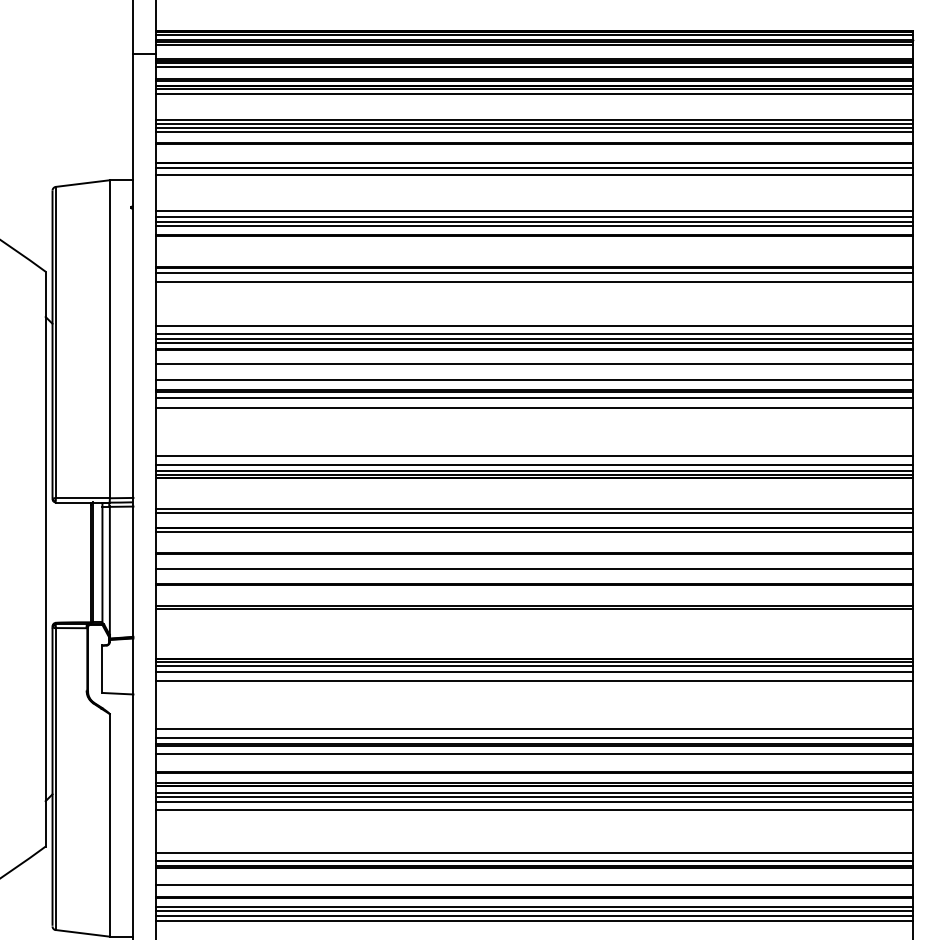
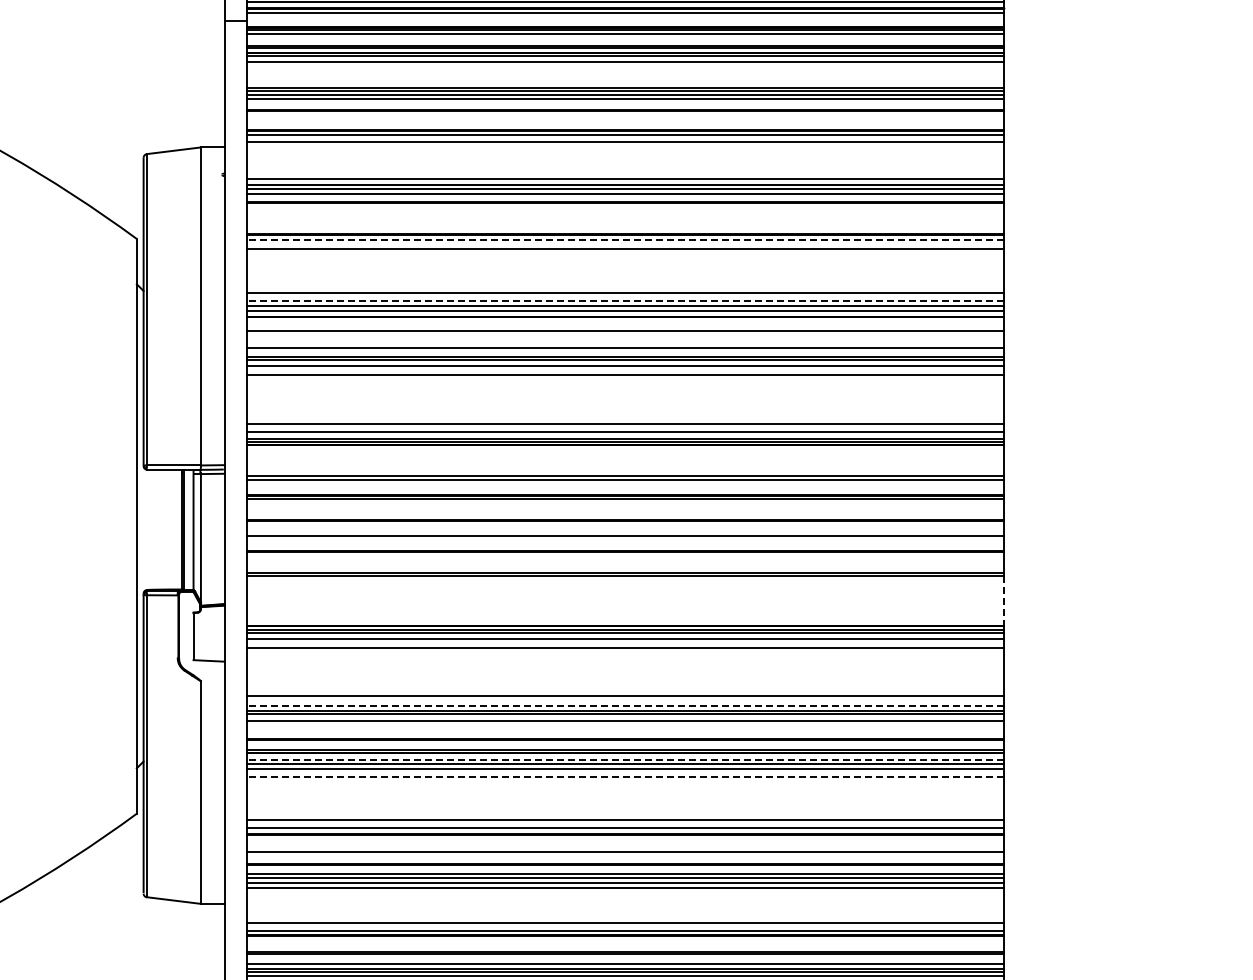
line: (533, 273) -> (624, 240), solid -> dashed
line: (533, 333) -> (624, 300), solid -> dashed
line: (912, 634) -> (1003, 601), solid -> dashed
line: (533, 738) -> (624, 705), solid -> dashed
line: (533, 792) -> (624, 759), solid -> dashed
line: (533, 809) -> (624, 776), solid -> dashed

